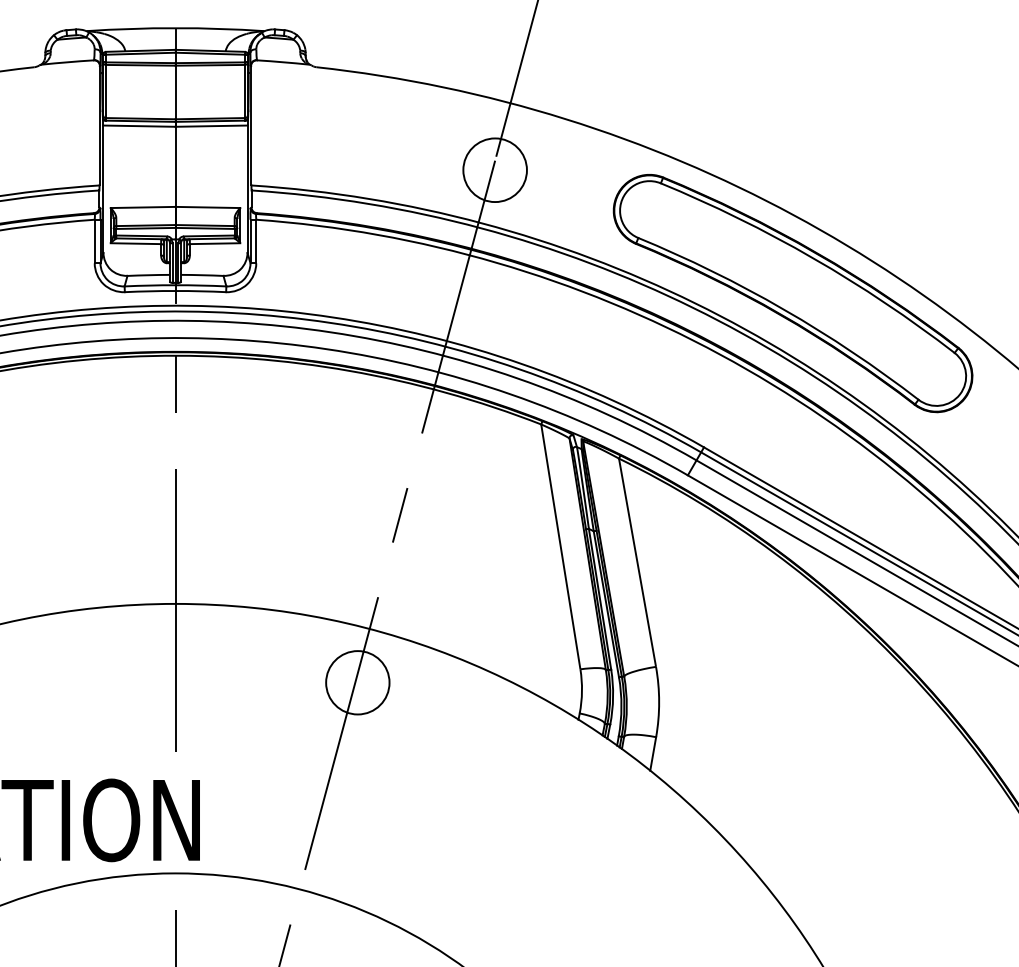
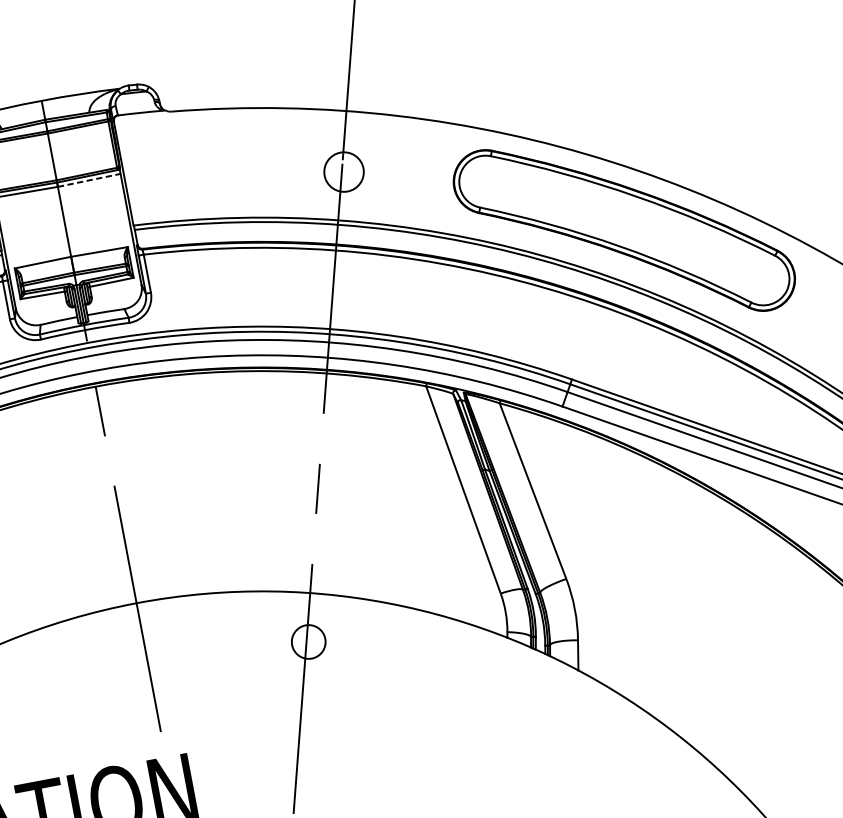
line: (212, 126) -> (90, 180), solid -> dashed
circle: (494, 170) -> (343, 172), size x0.7
circle: (357, 682) -> (308, 641), size x0.6

